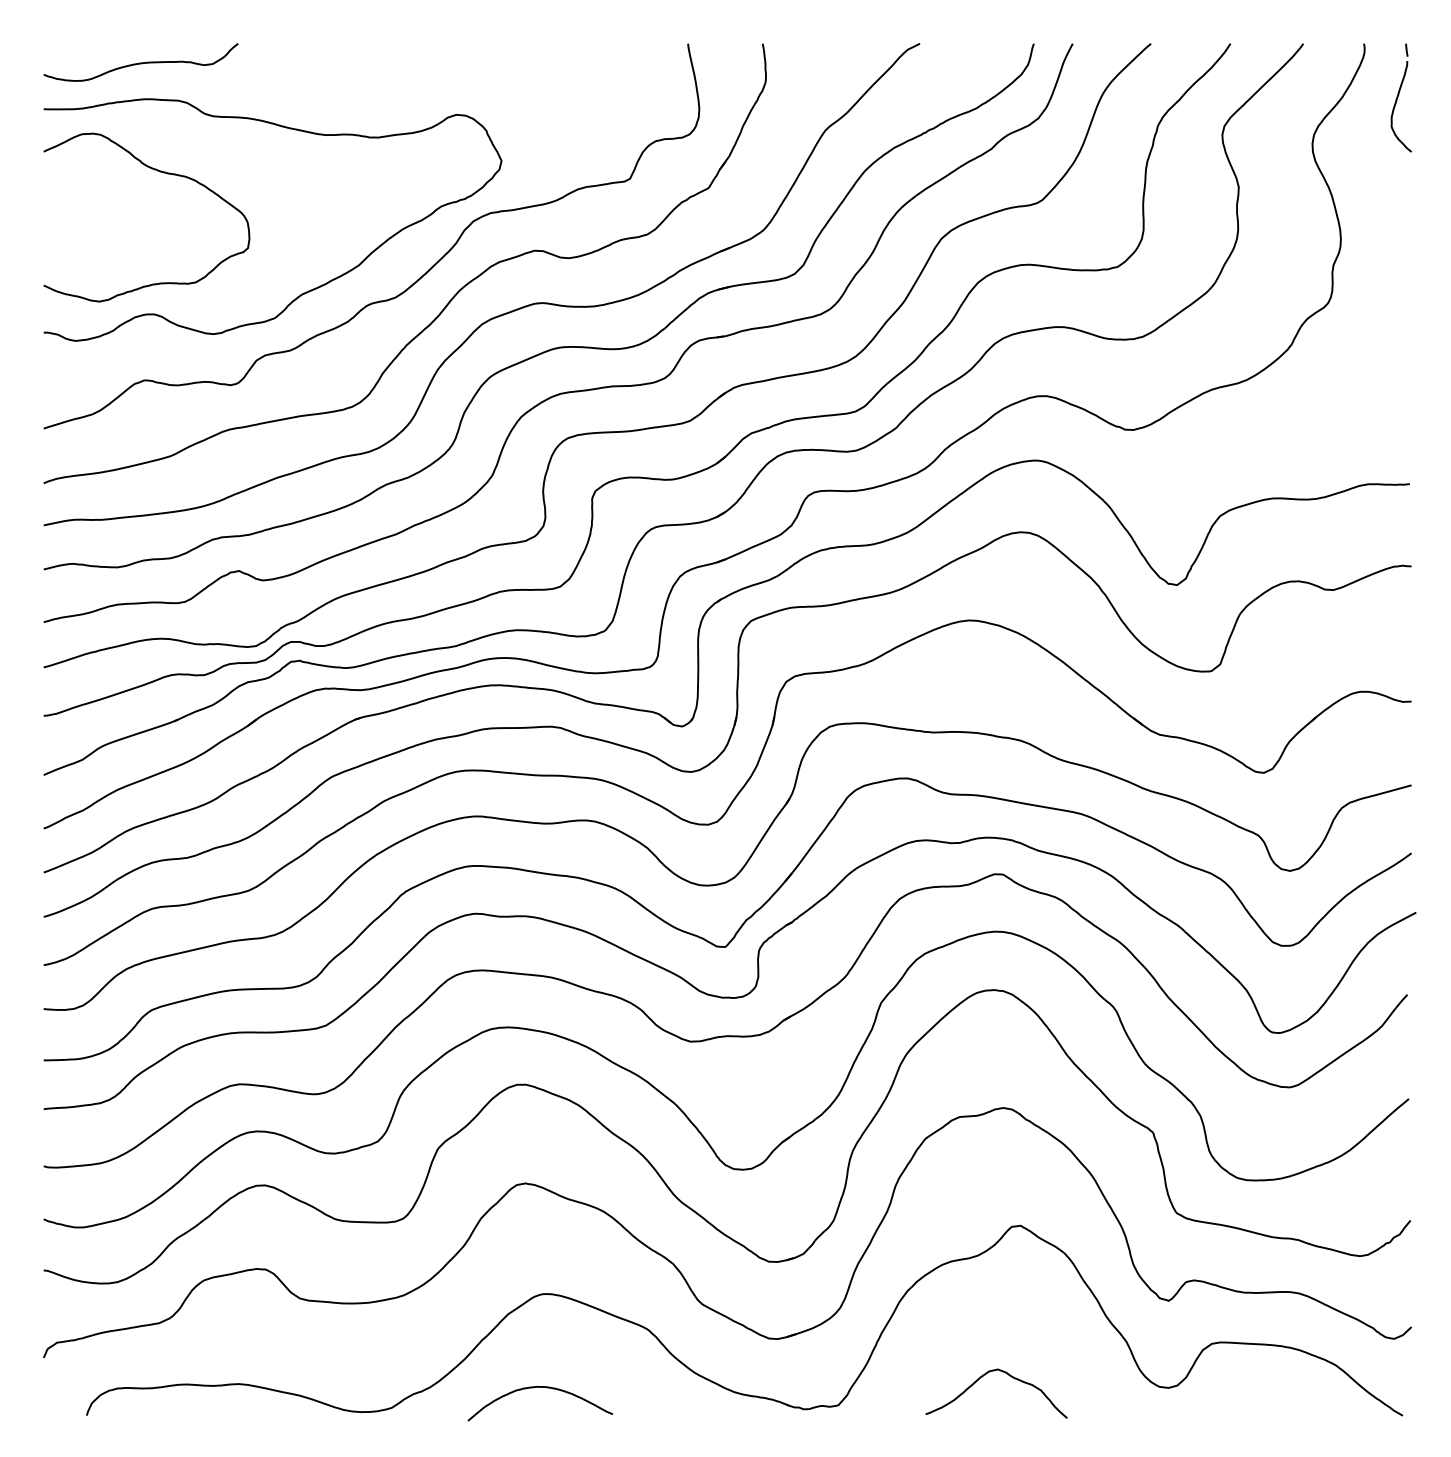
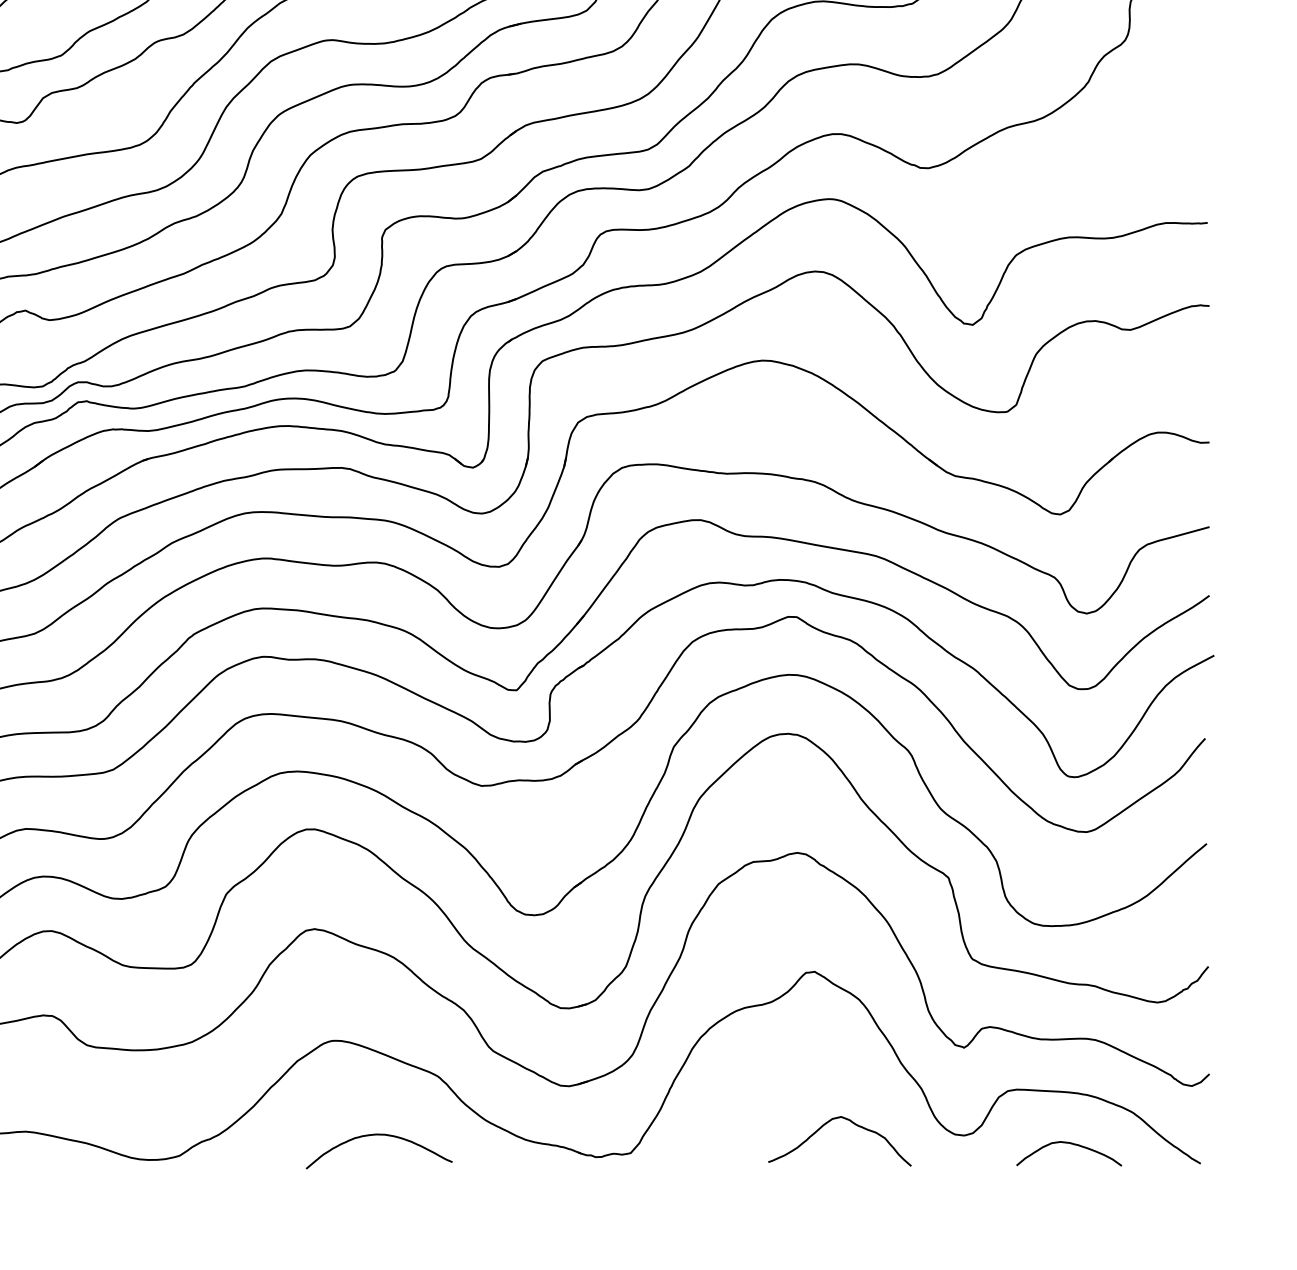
curve: (985, 1375) -> (828, 1123), moved
curve: (540, 1387) -> (379, 1135), moved
curve: (1276, 1397) -> (1073, 1145), added

